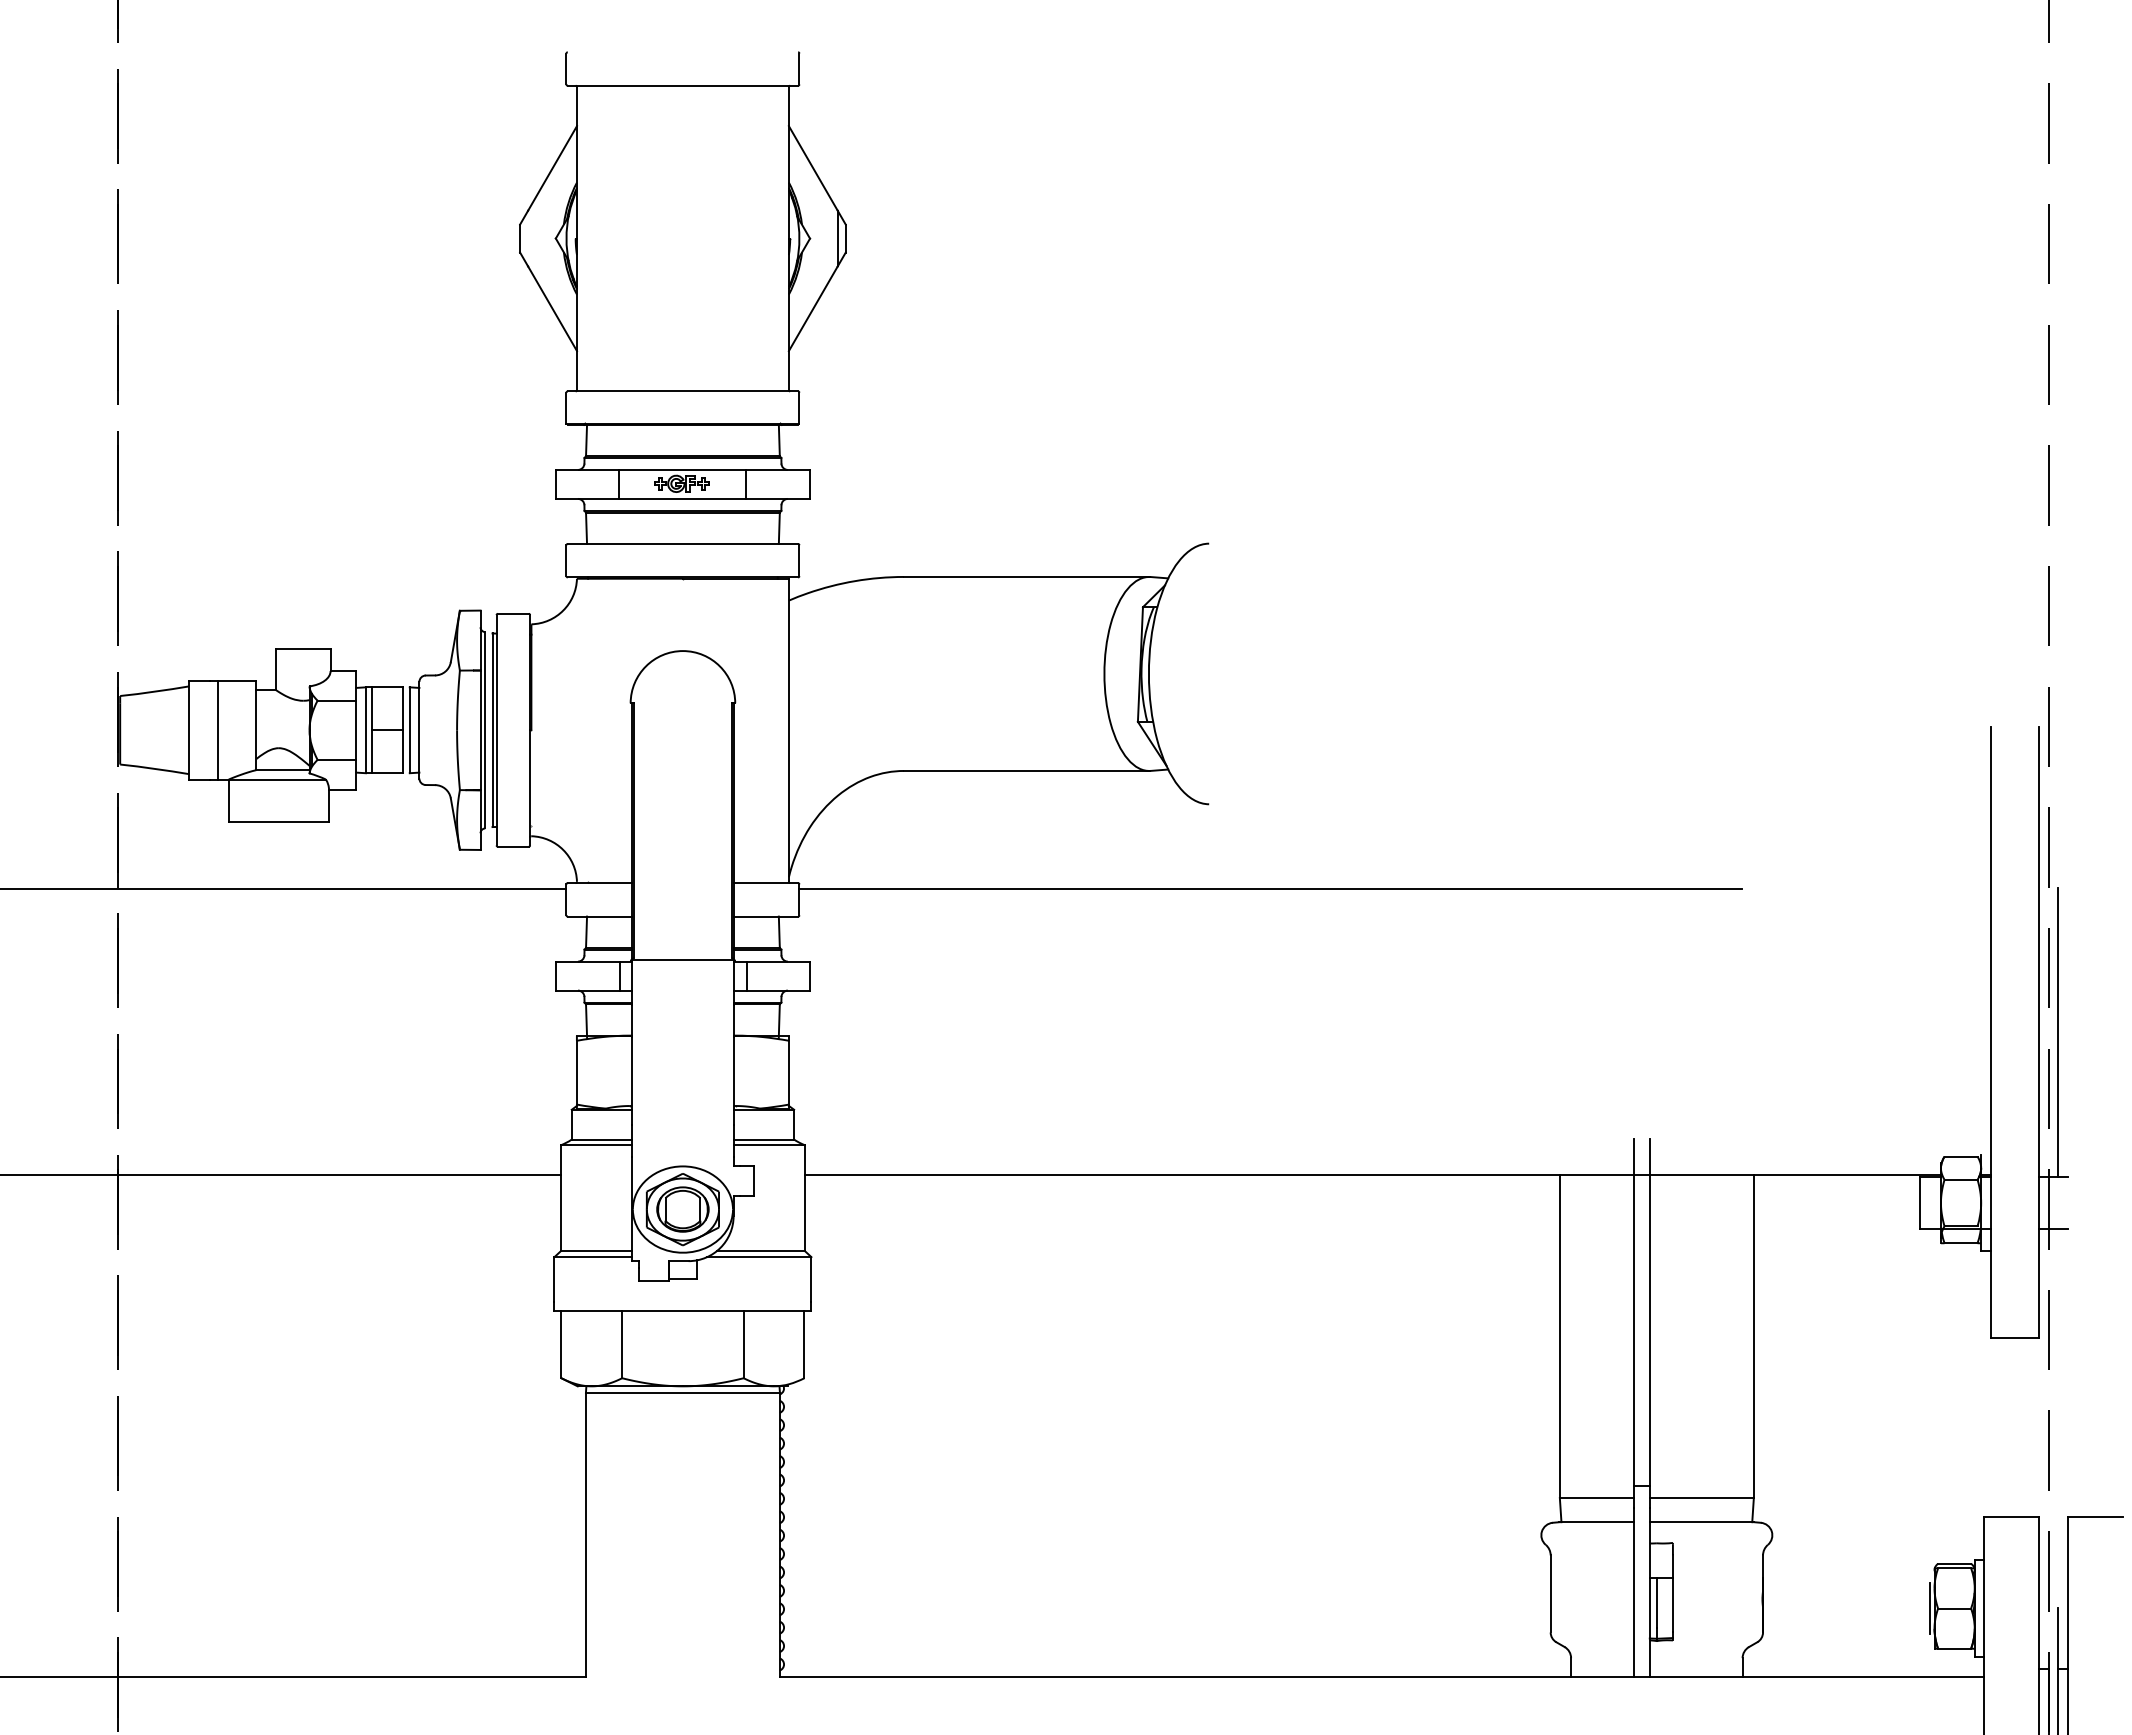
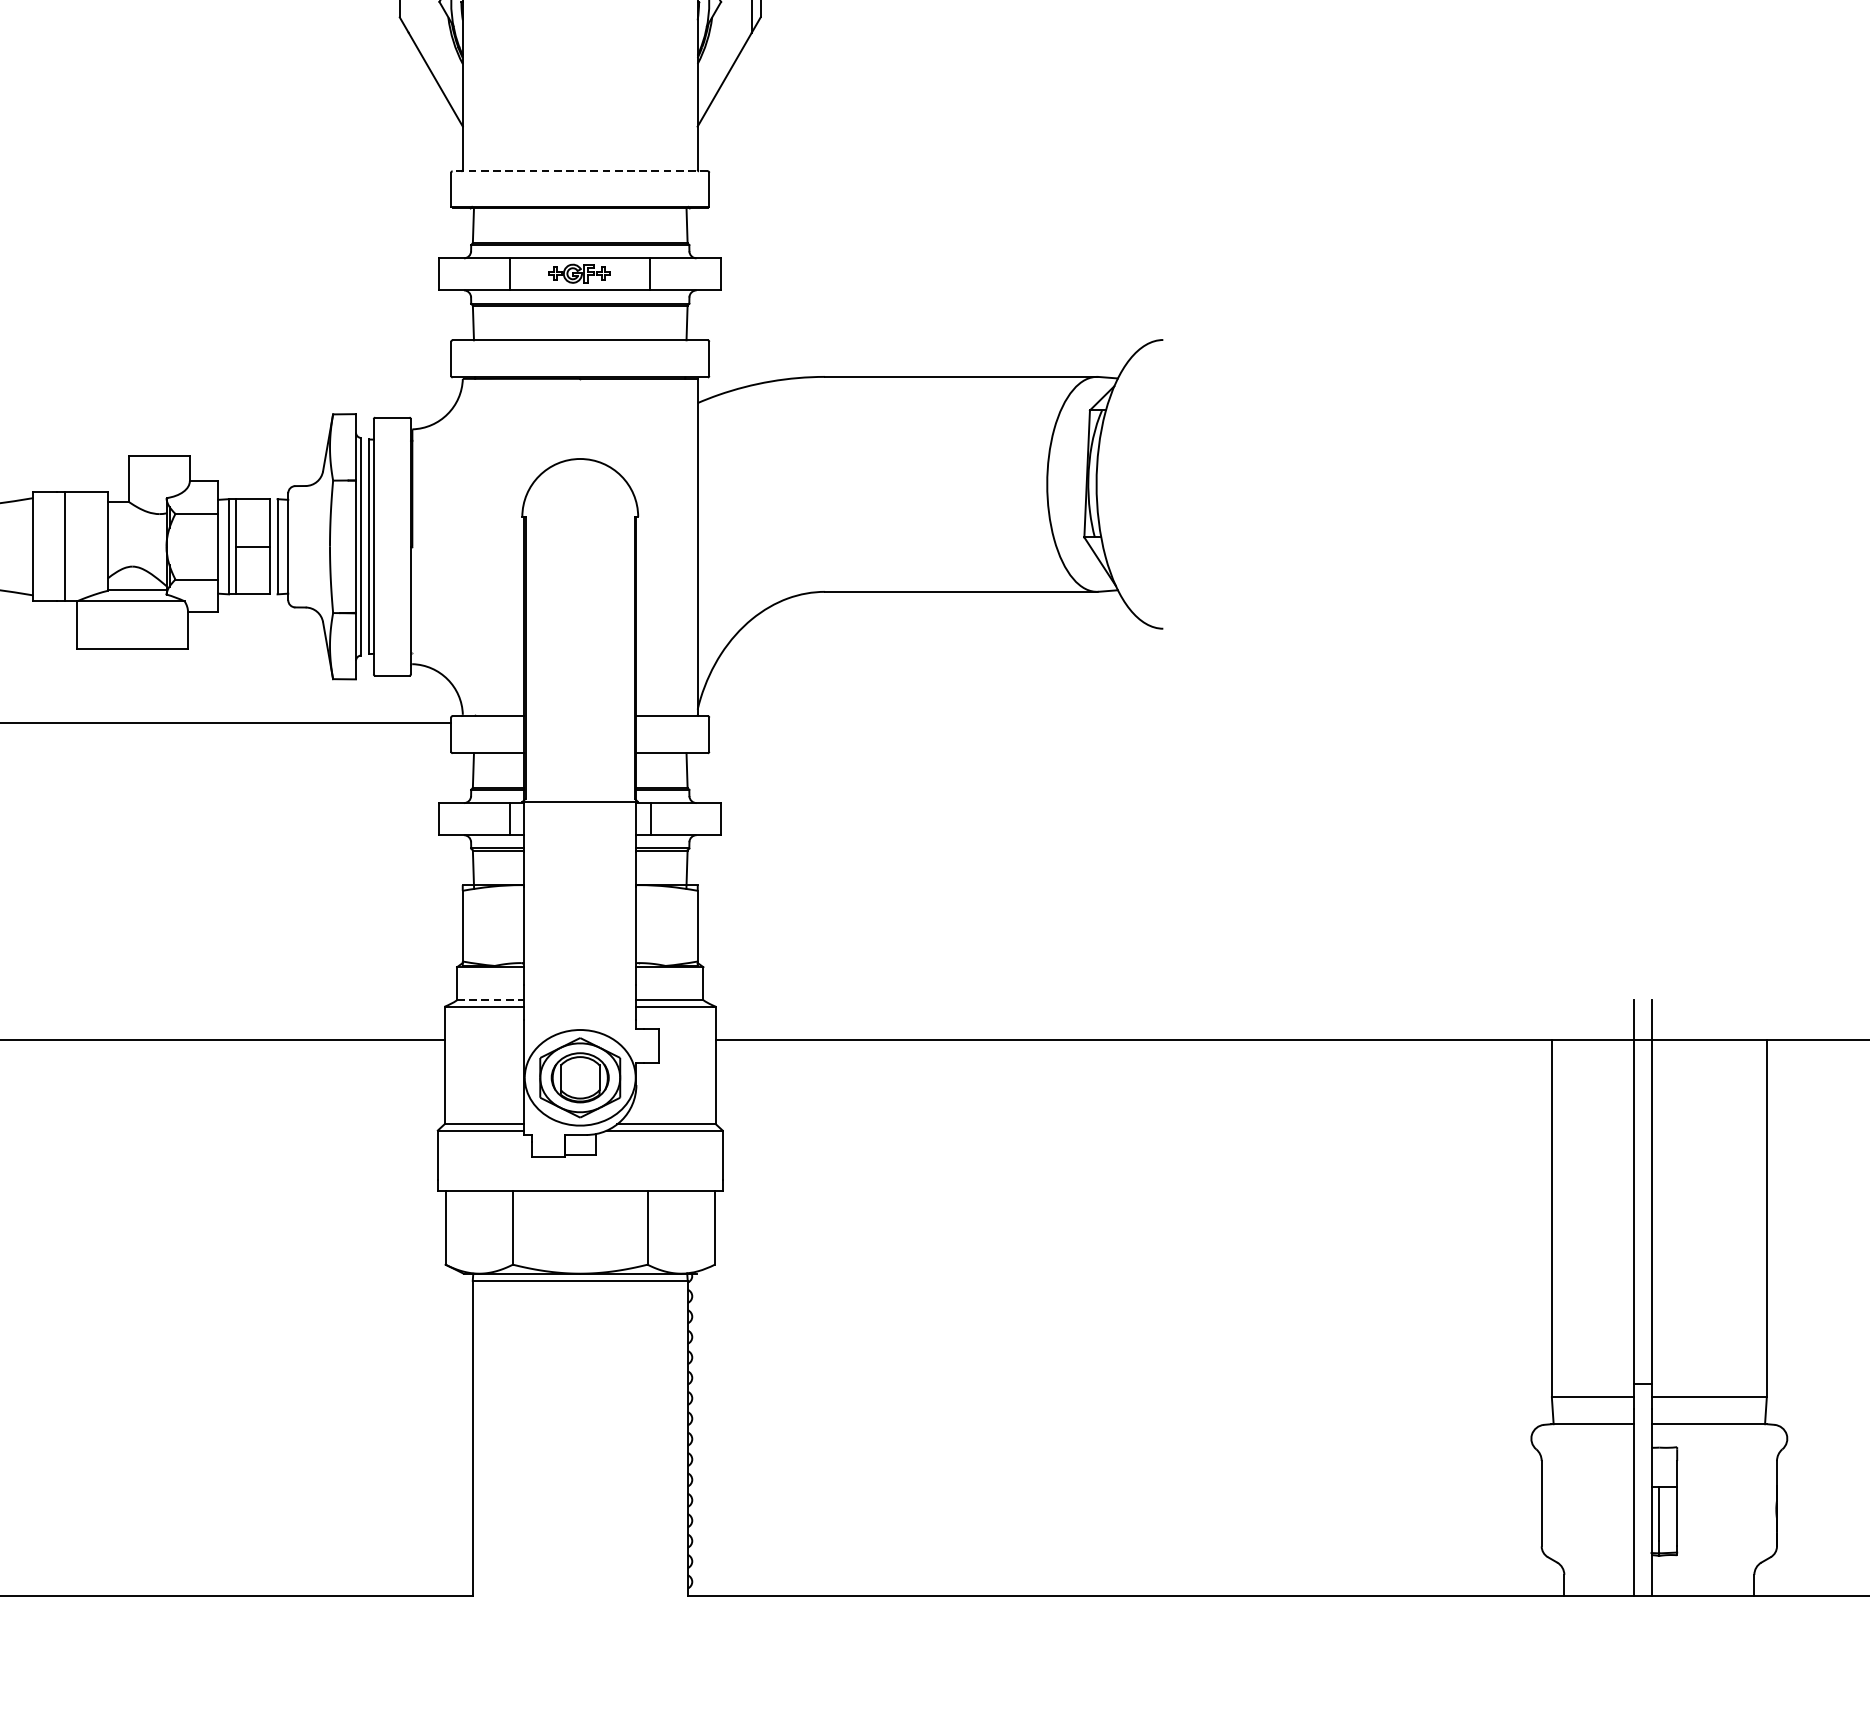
line: (682, 391) -> (579, 171), solid -> dashed
line: (1270, 889) -> (1231, 723), removed
line: (602, 1139) -> (491, 1000), solid -> dashed

